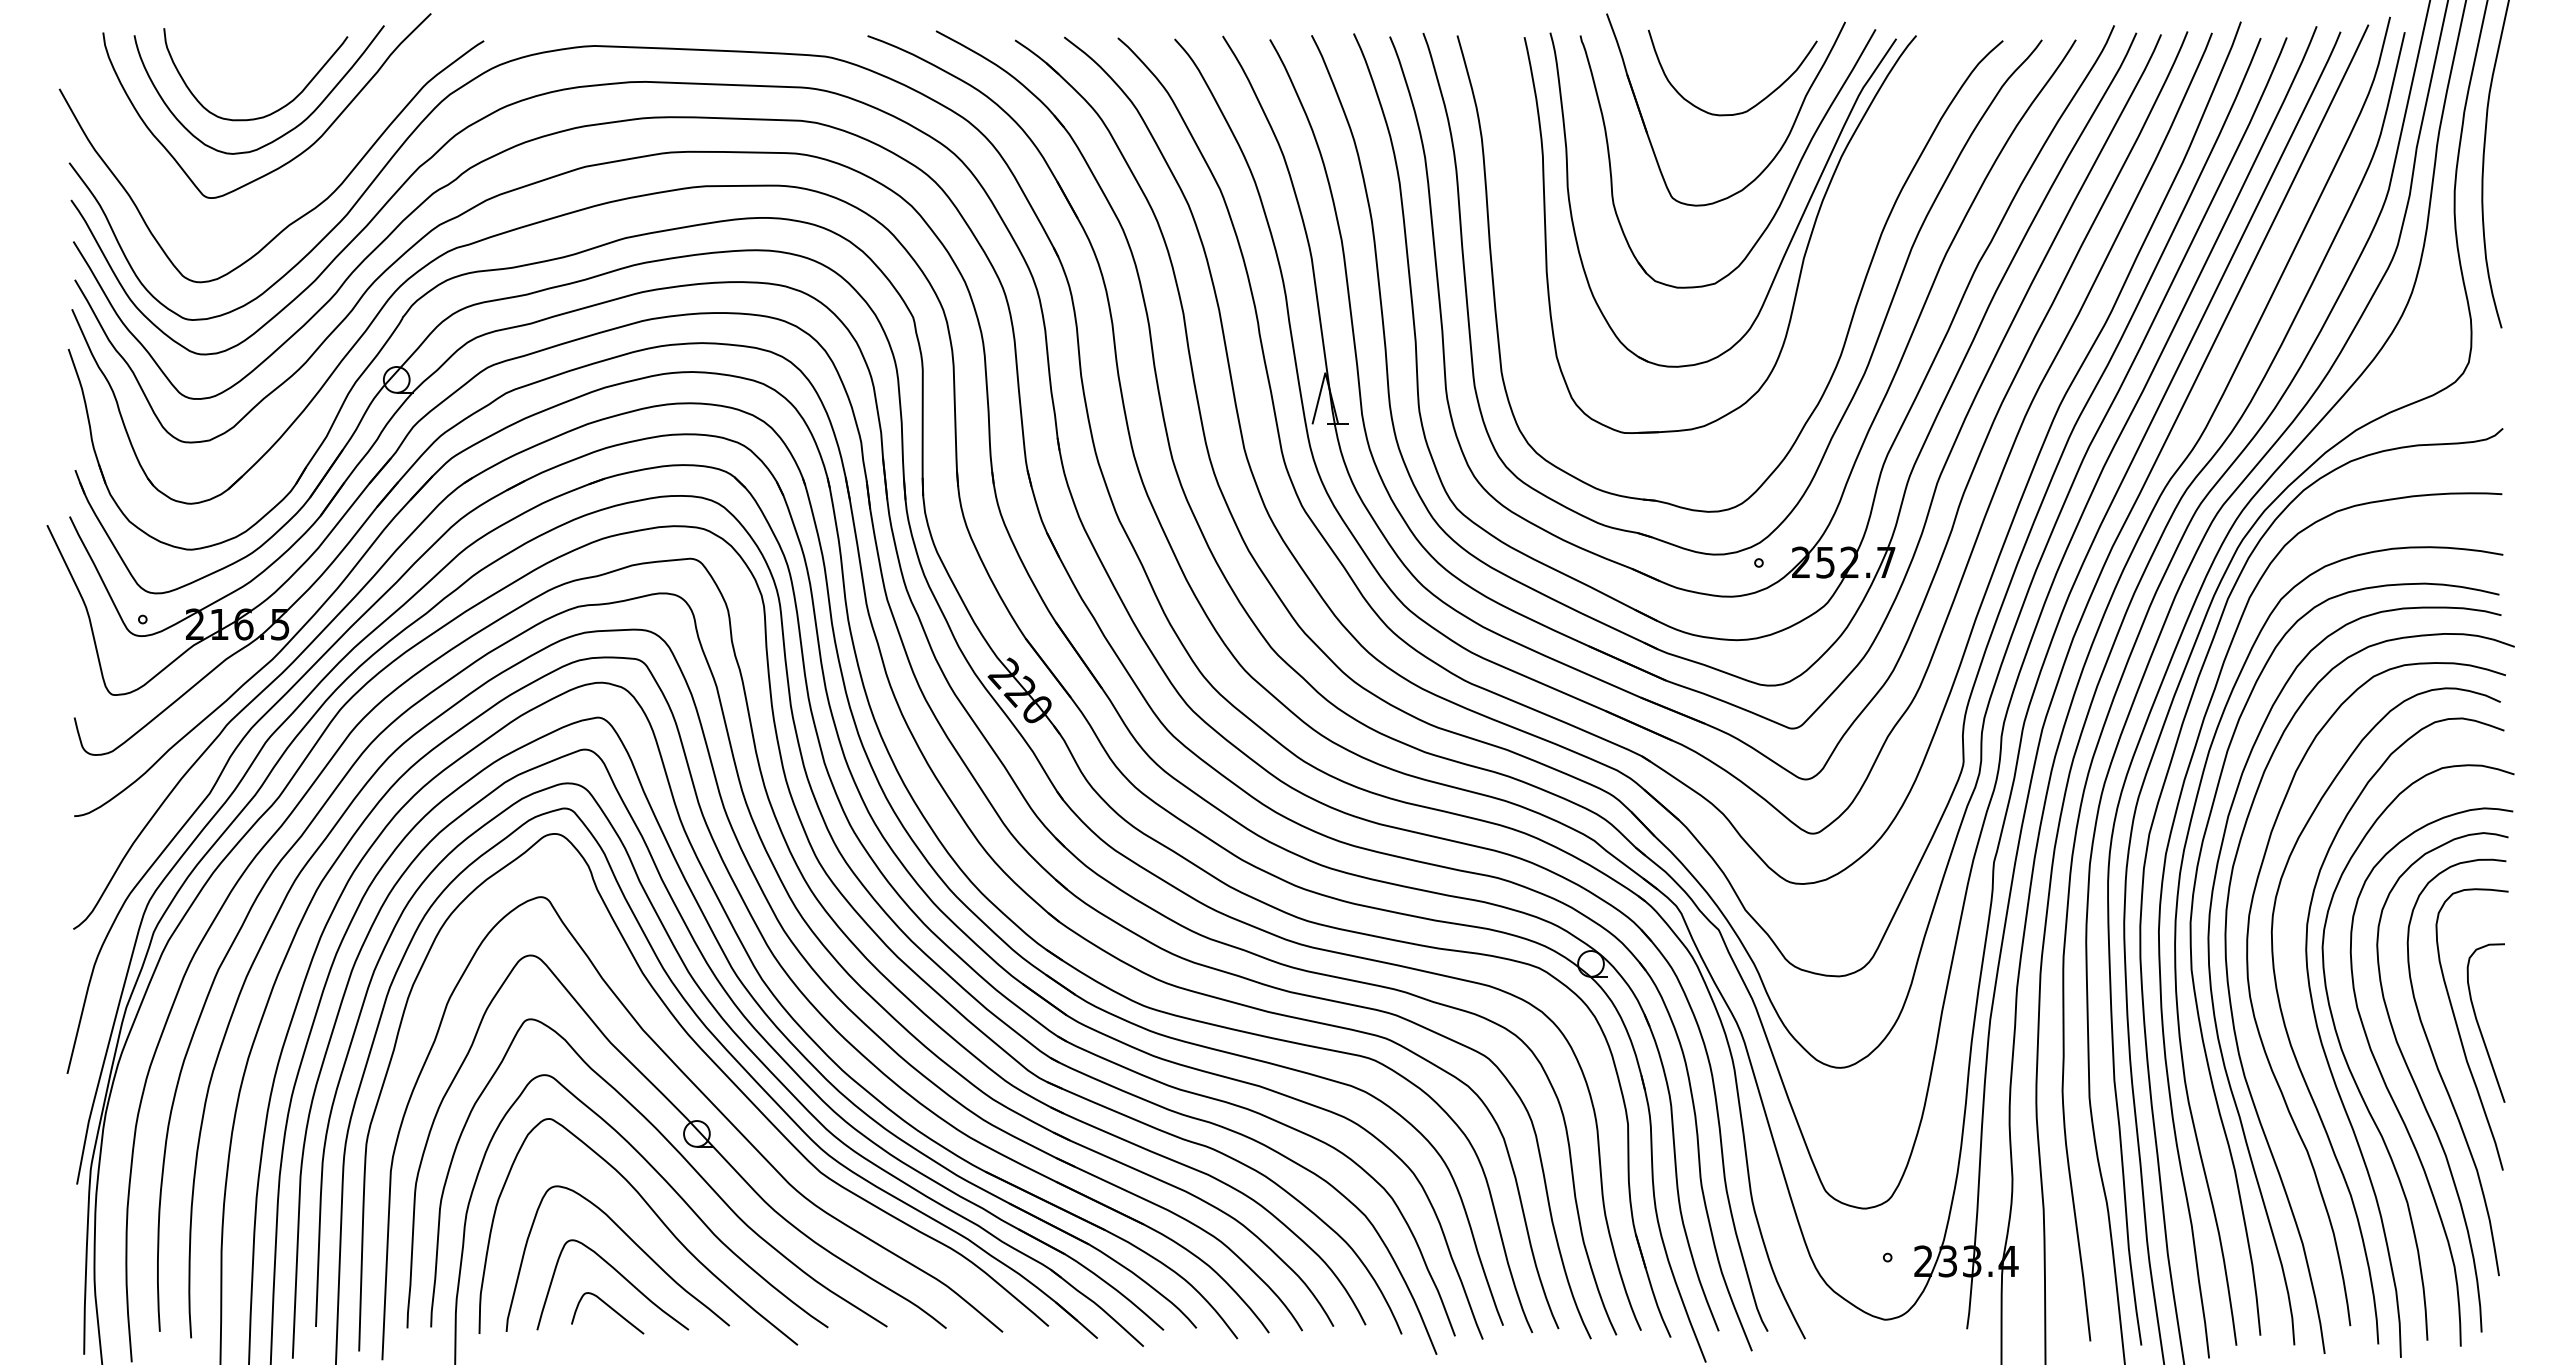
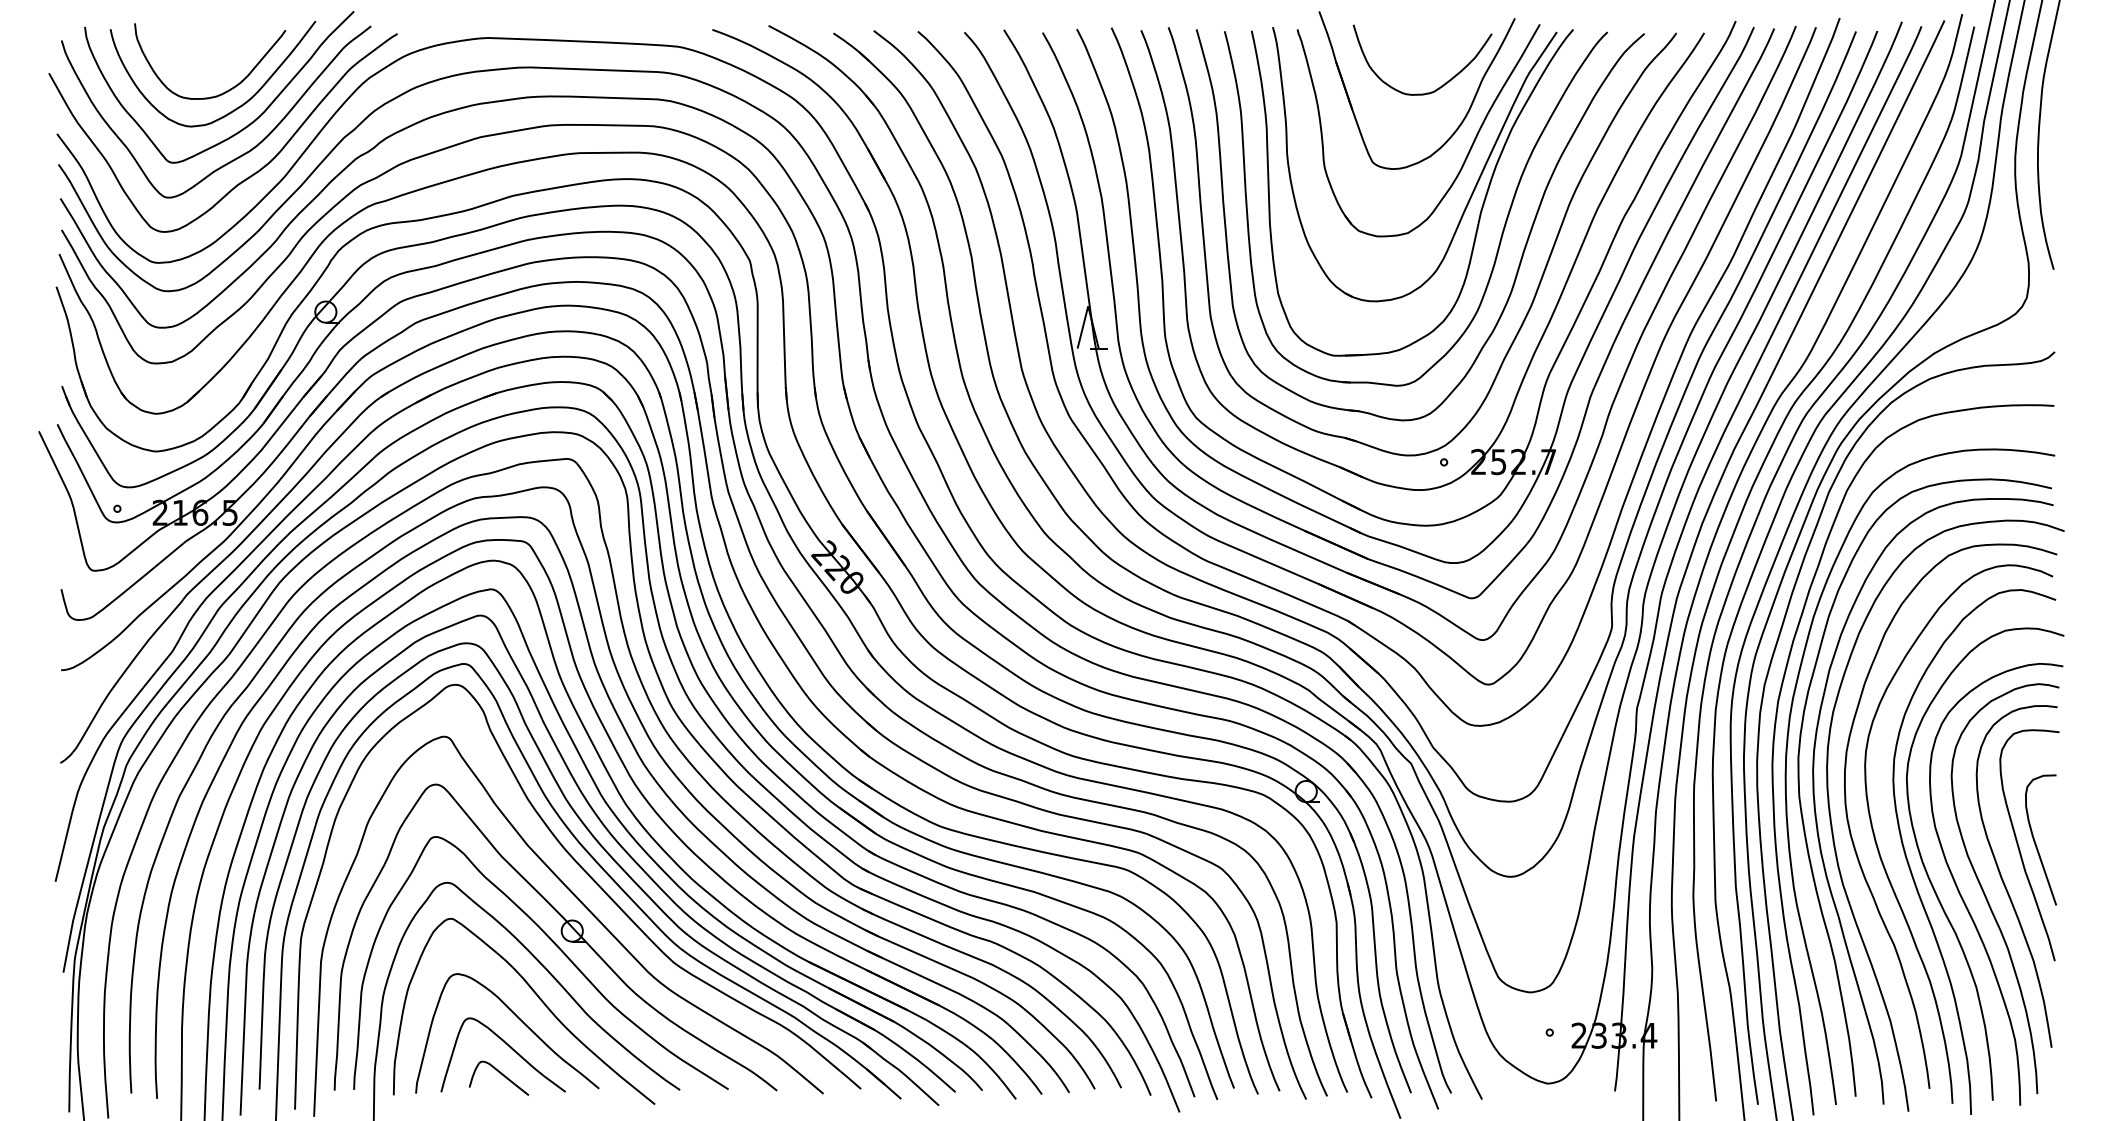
curve: (293, 188) -> (241, 154), added
part: (1829, 282) -> (1502, 232), added

